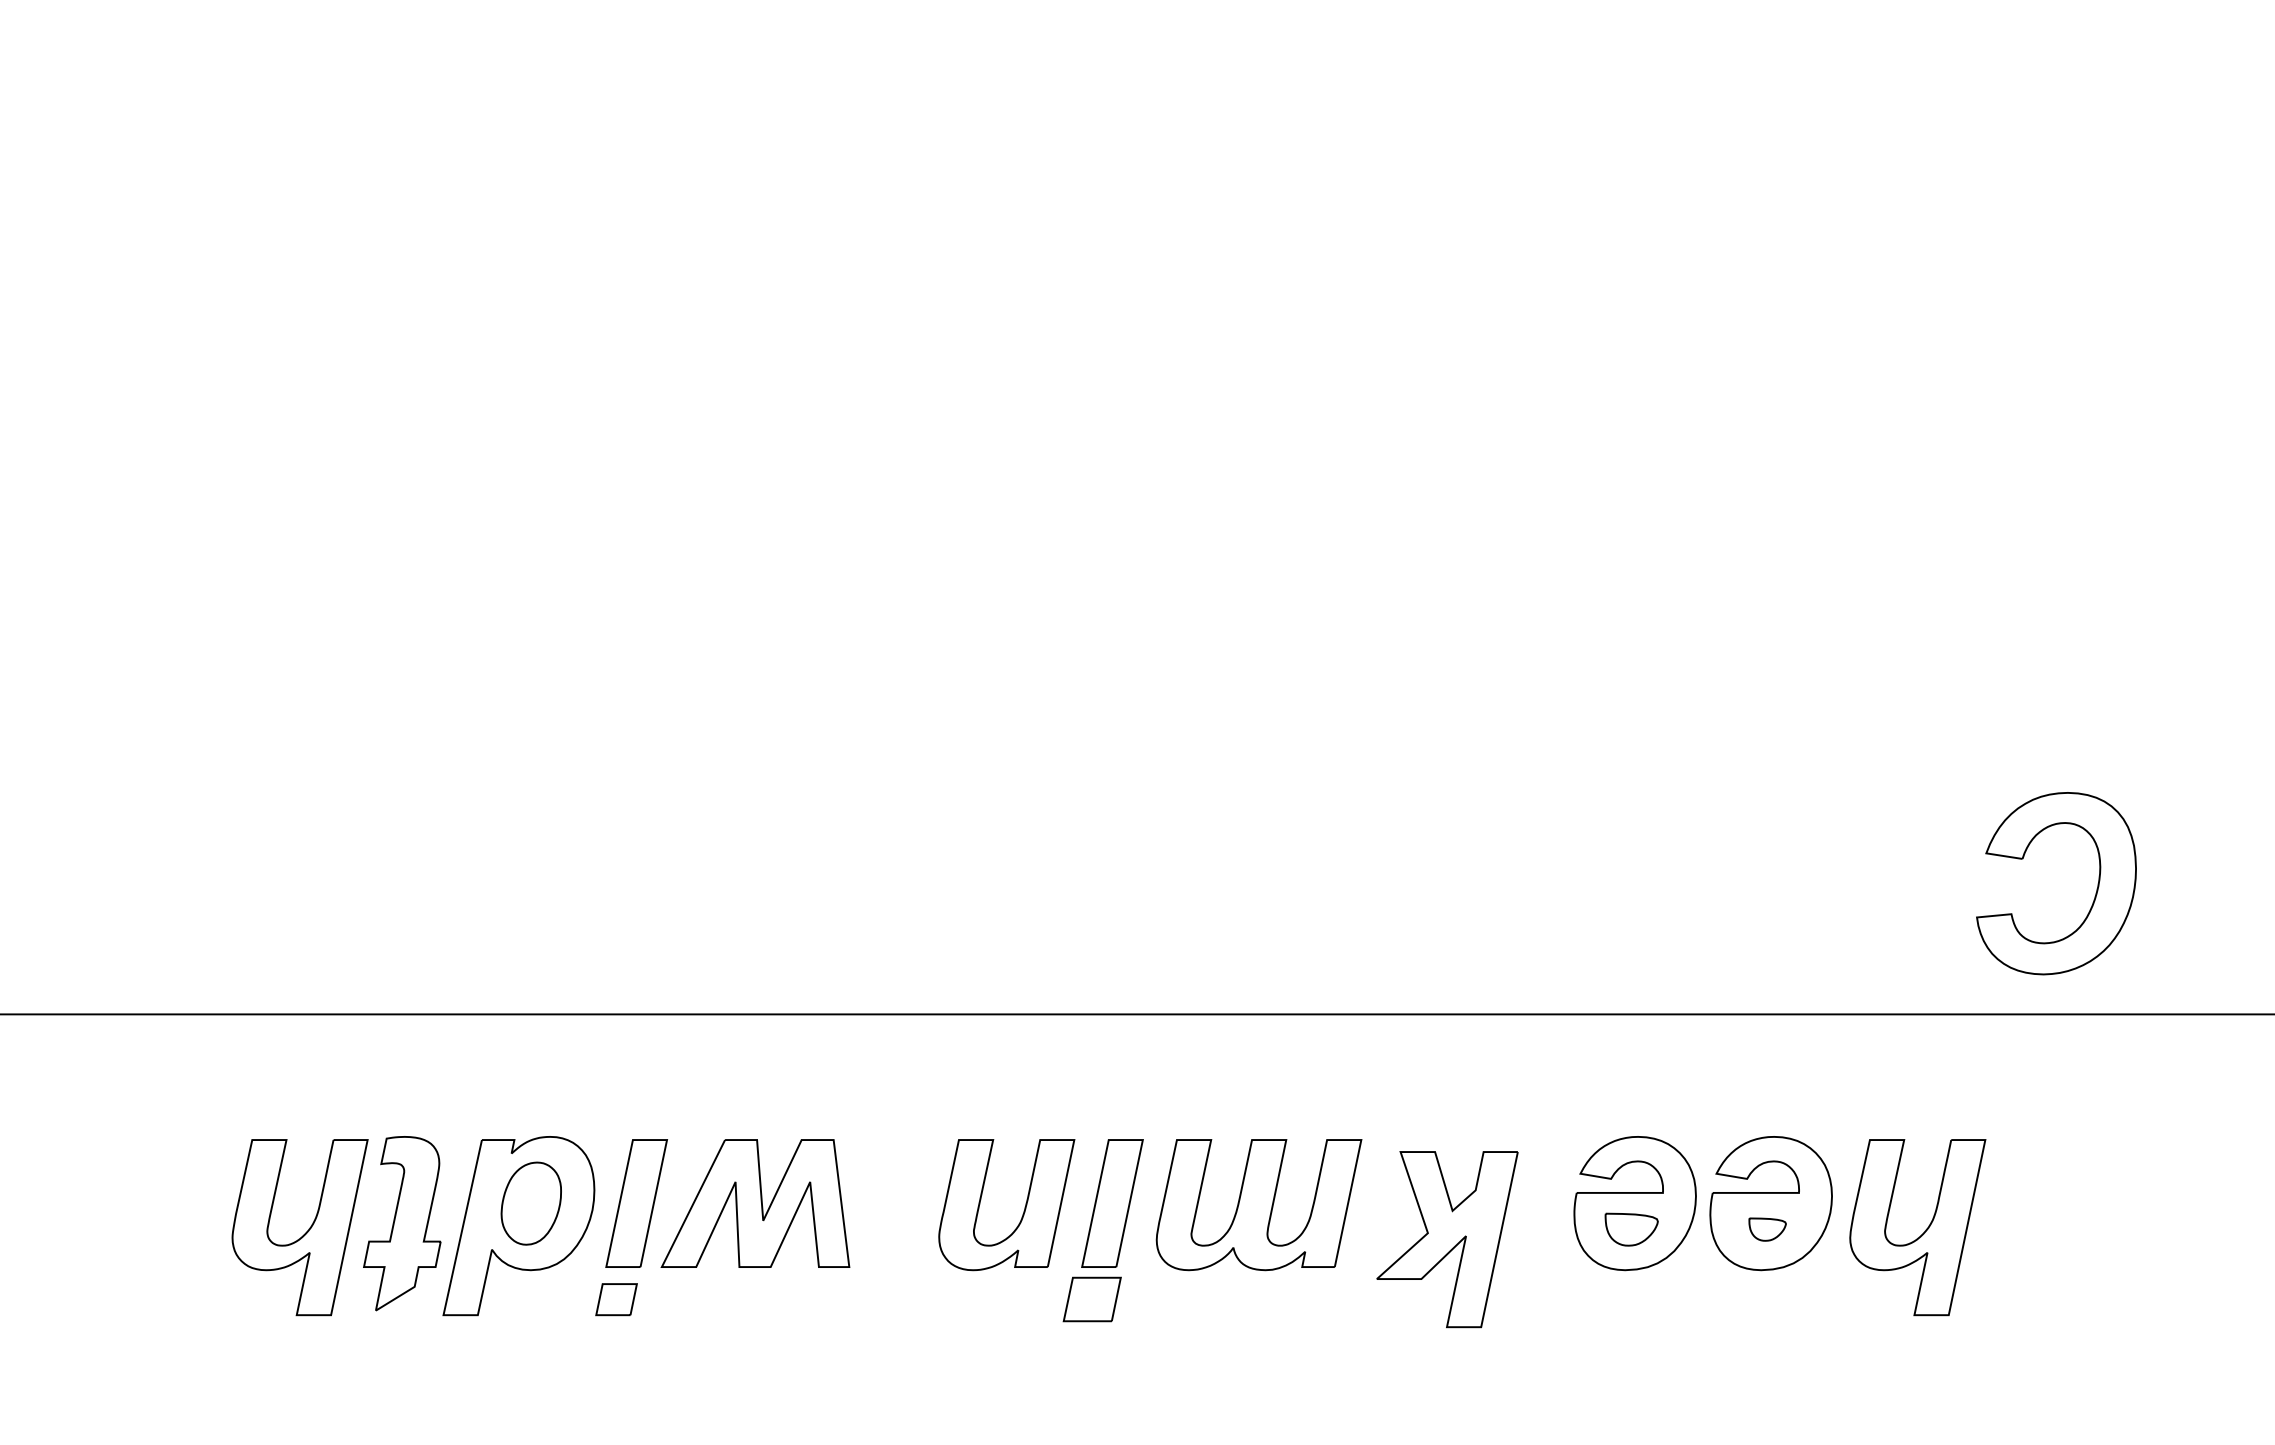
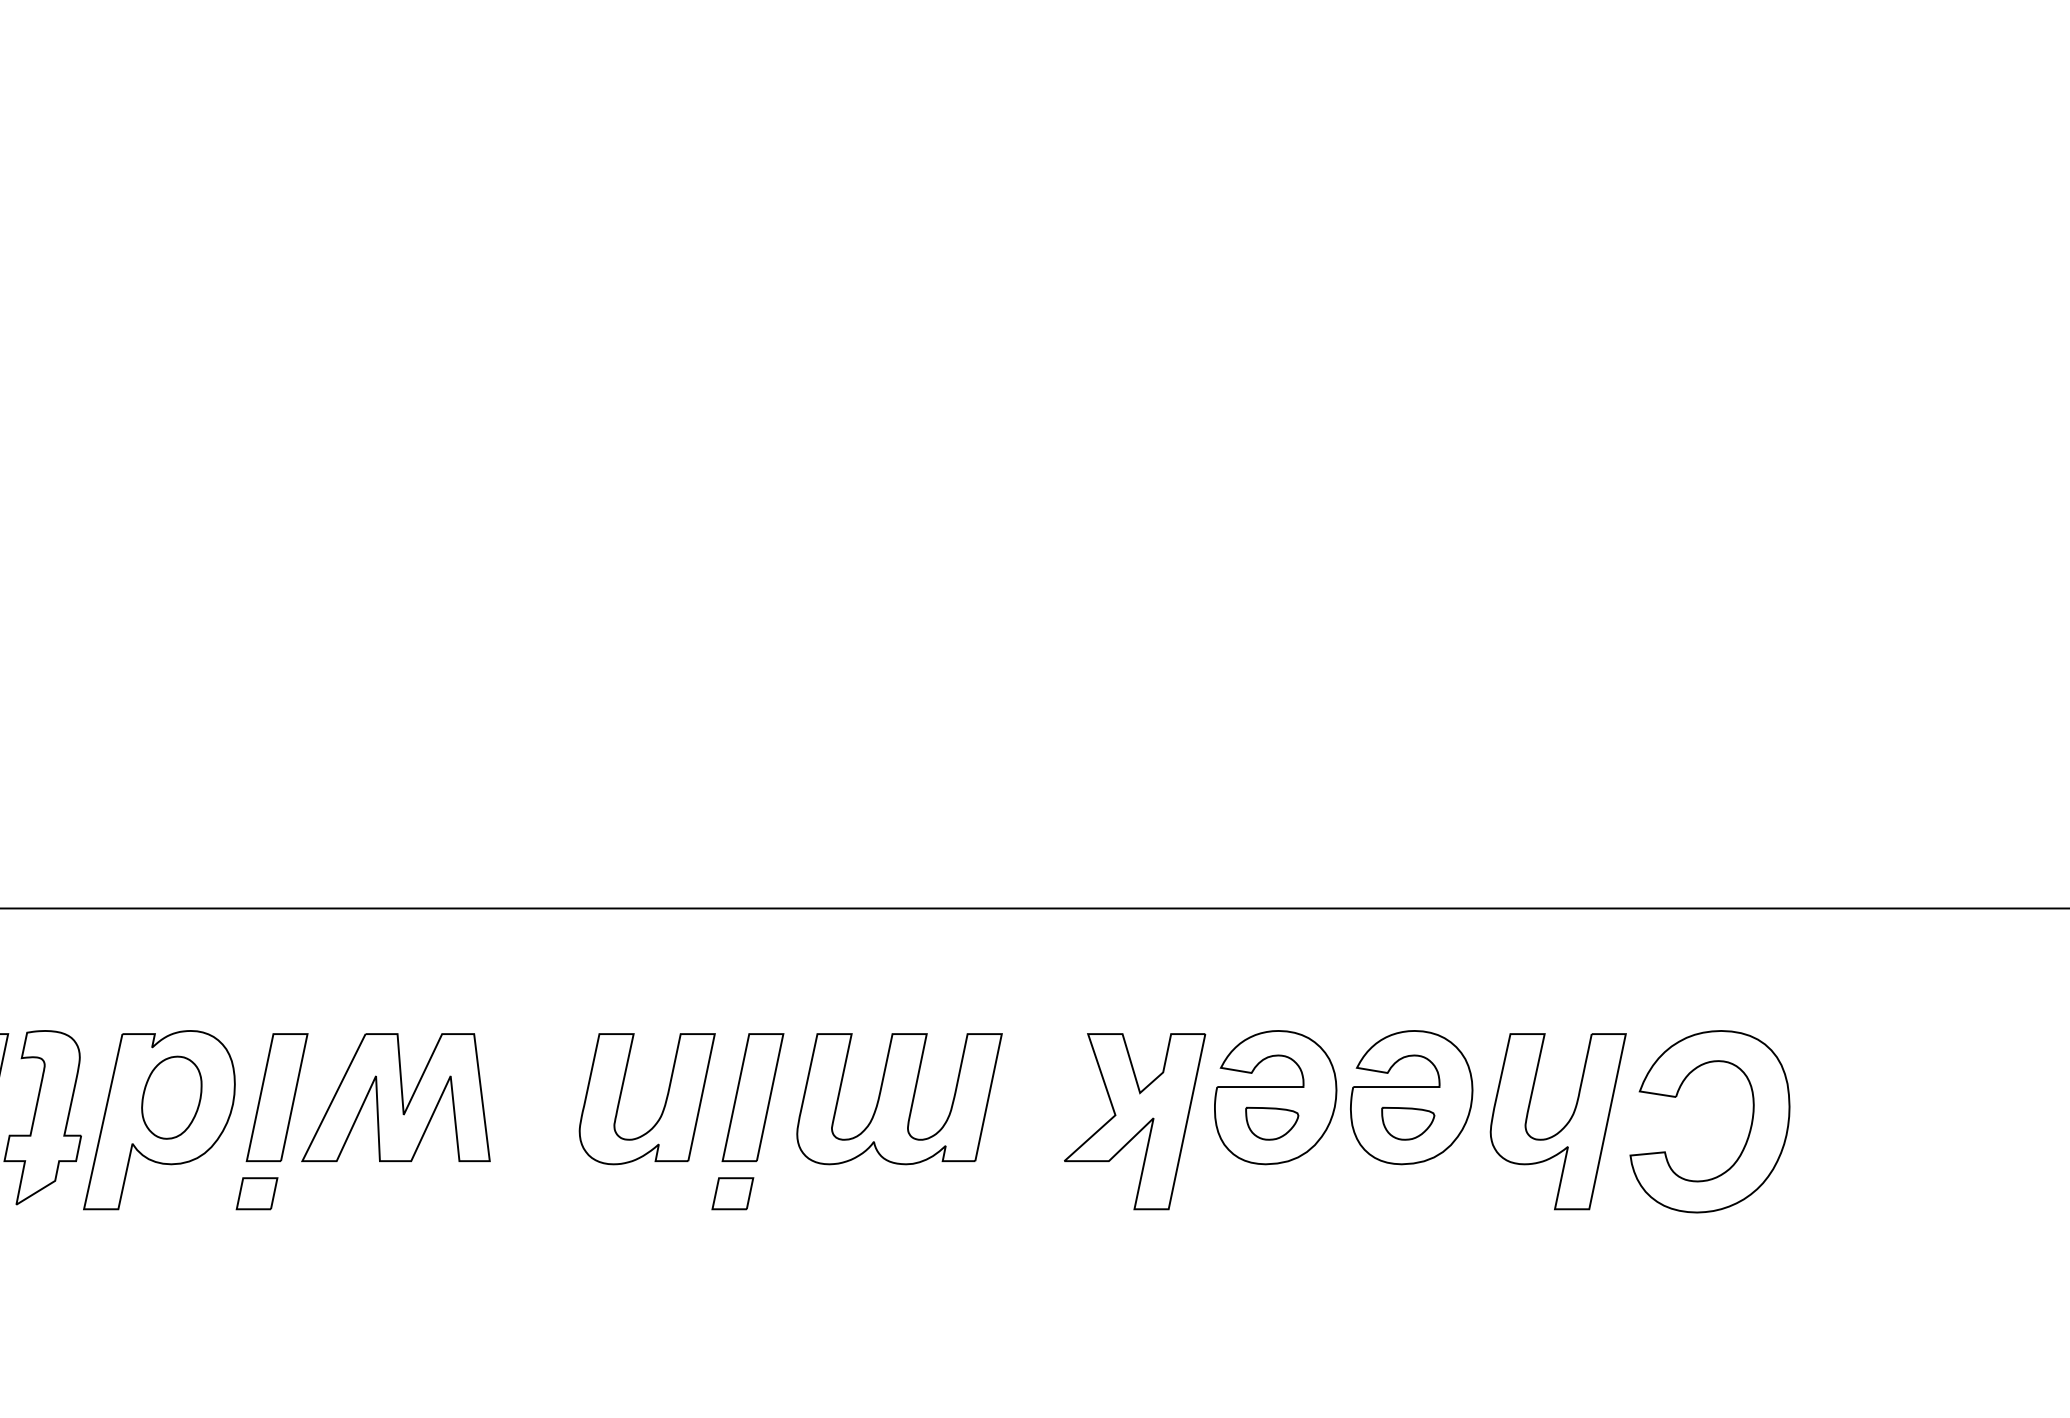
part: (2094, 896) -> (1748, 1134), moved
part: (1767, 1229) -> (1408, 1123), size x1.43
part: (1447, 1239) -> (1135, 1121), moved
part: (1092, 1299) -> (733, 1193), size x0.71

